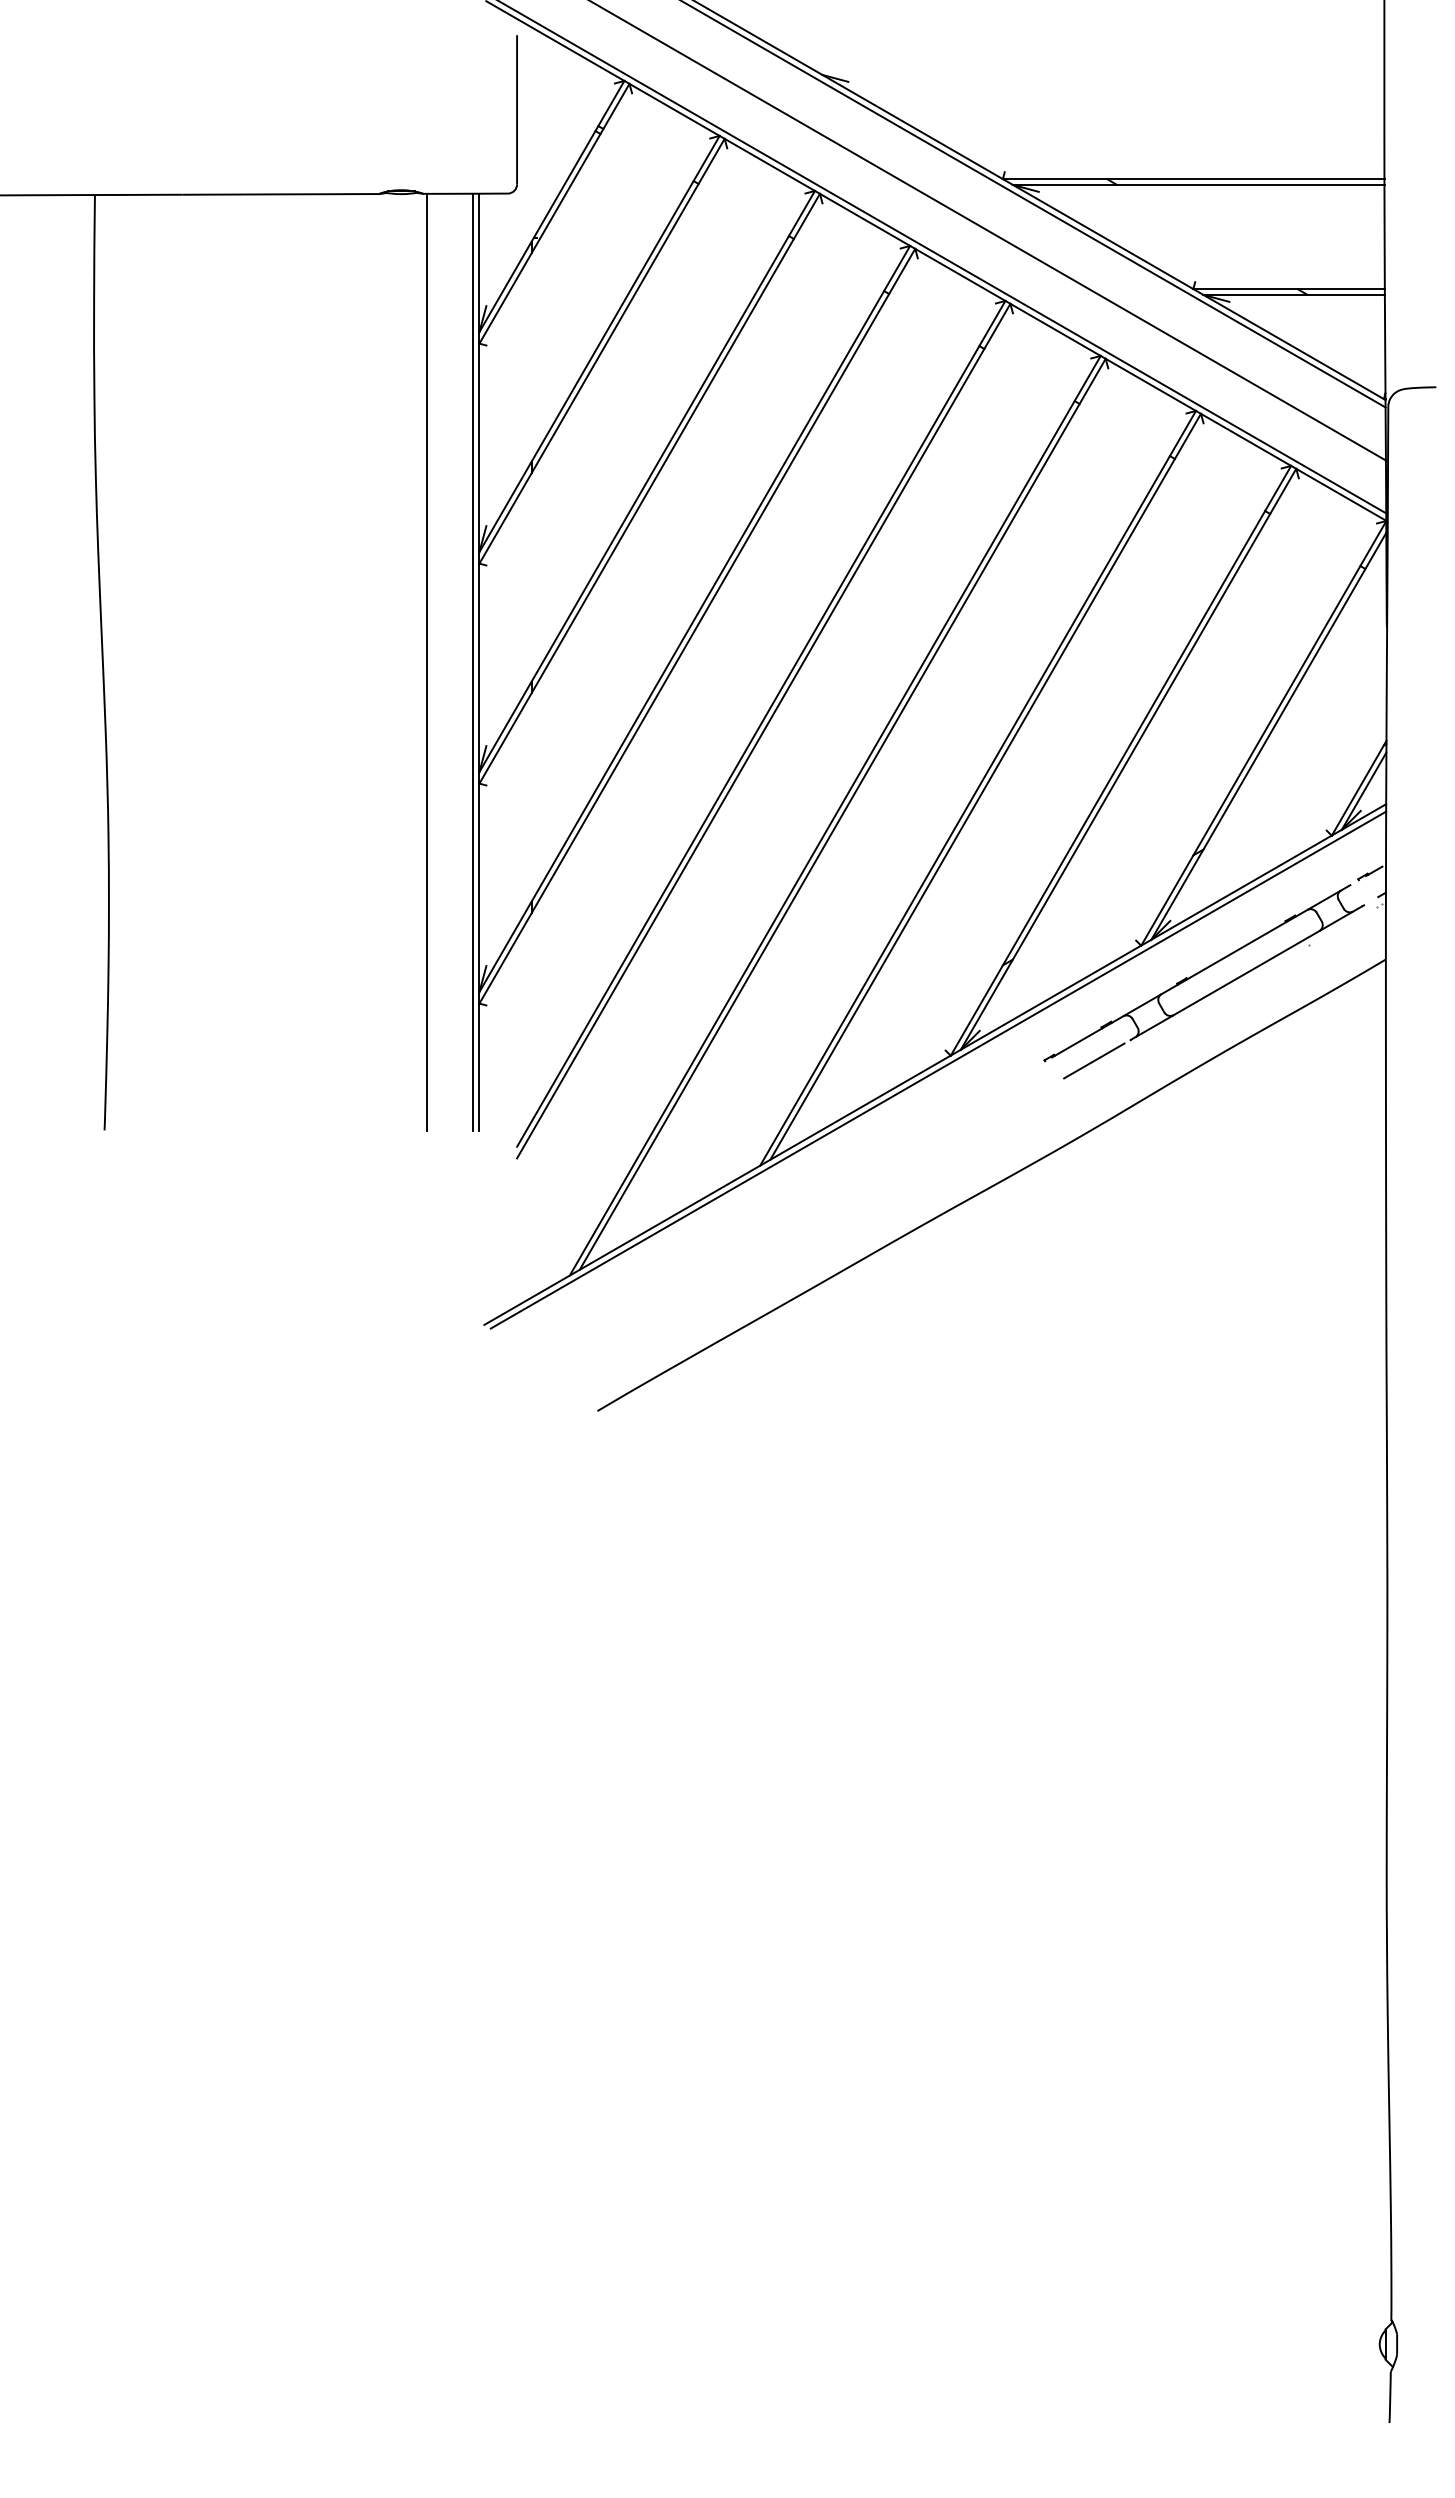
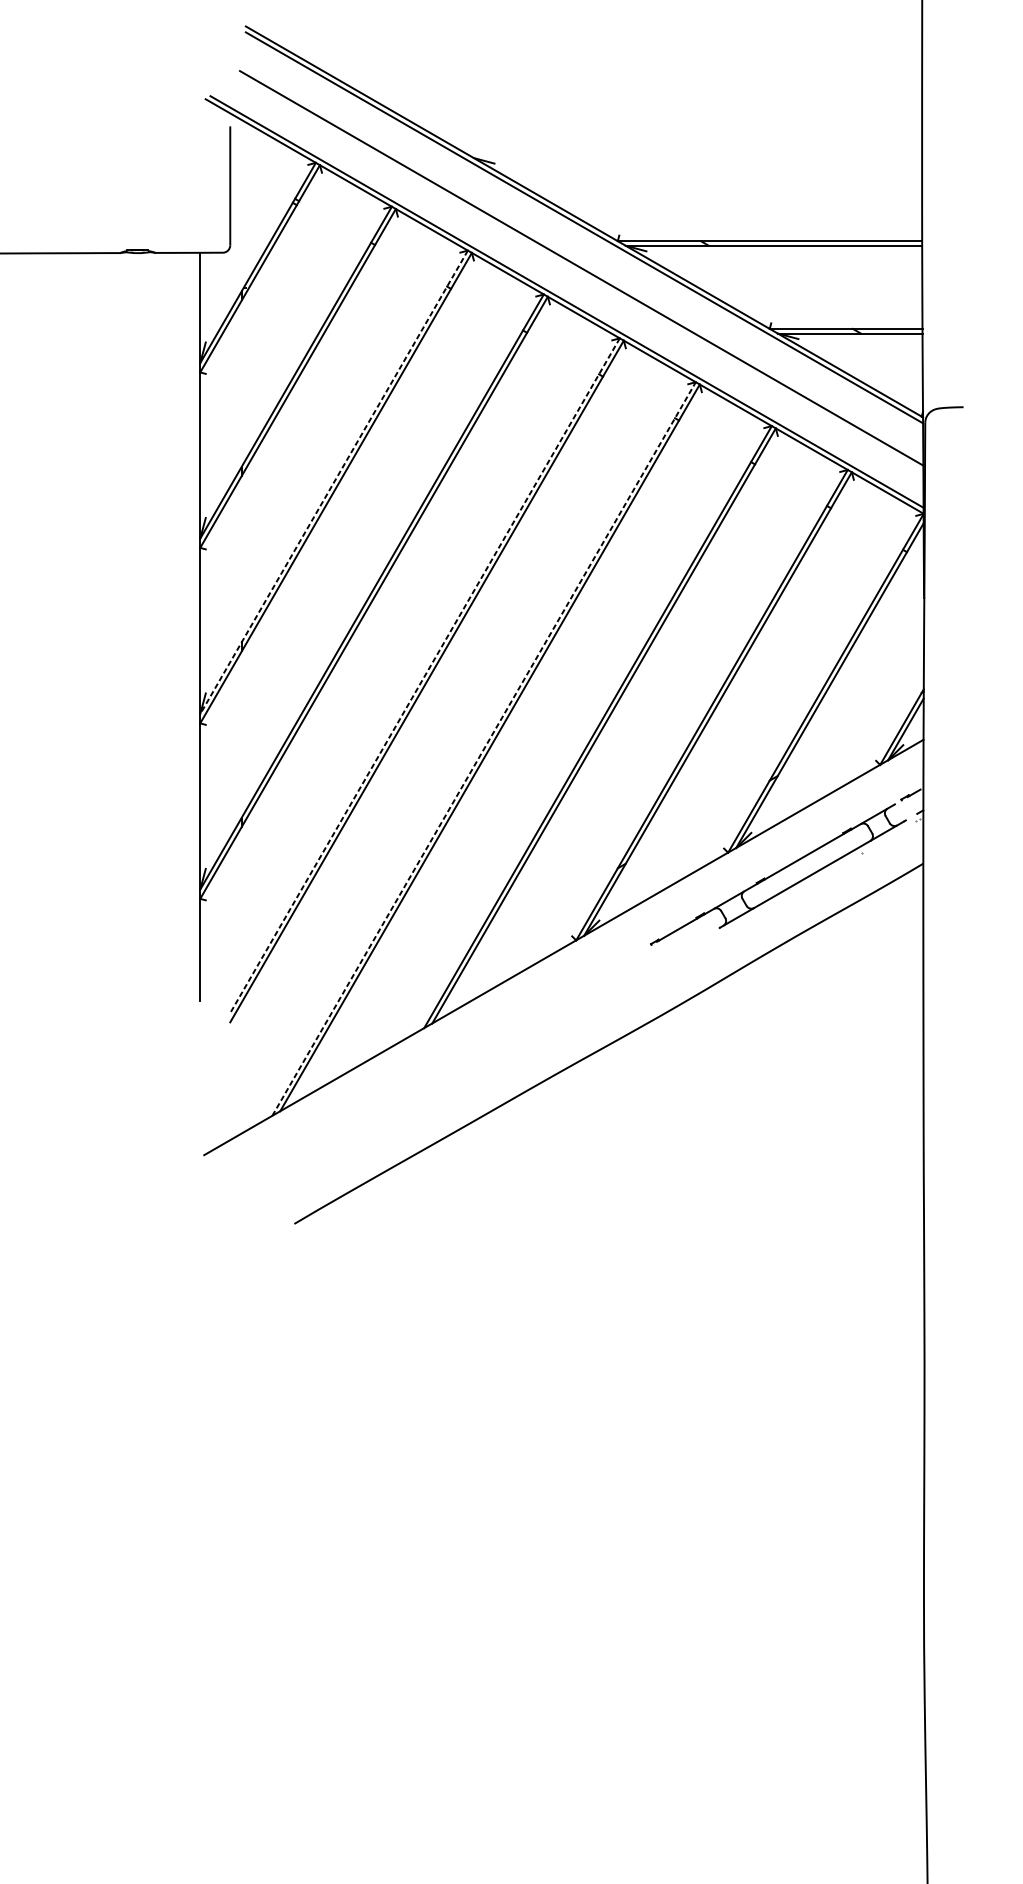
line: (647, 481) -> (334, 482), solid -> dashed
line: (427, 662) -> (158, 626), removed
line: (473, 662) -> (195, 626), removed
line: (761, 724) -> (425, 676), solid -> dashed
line: (835, 815) -> (484, 748), solid -> dashed
line: (1094, 1060) -> (690, 944), removed
line: (938, 1069) -> (566, 951), removed

